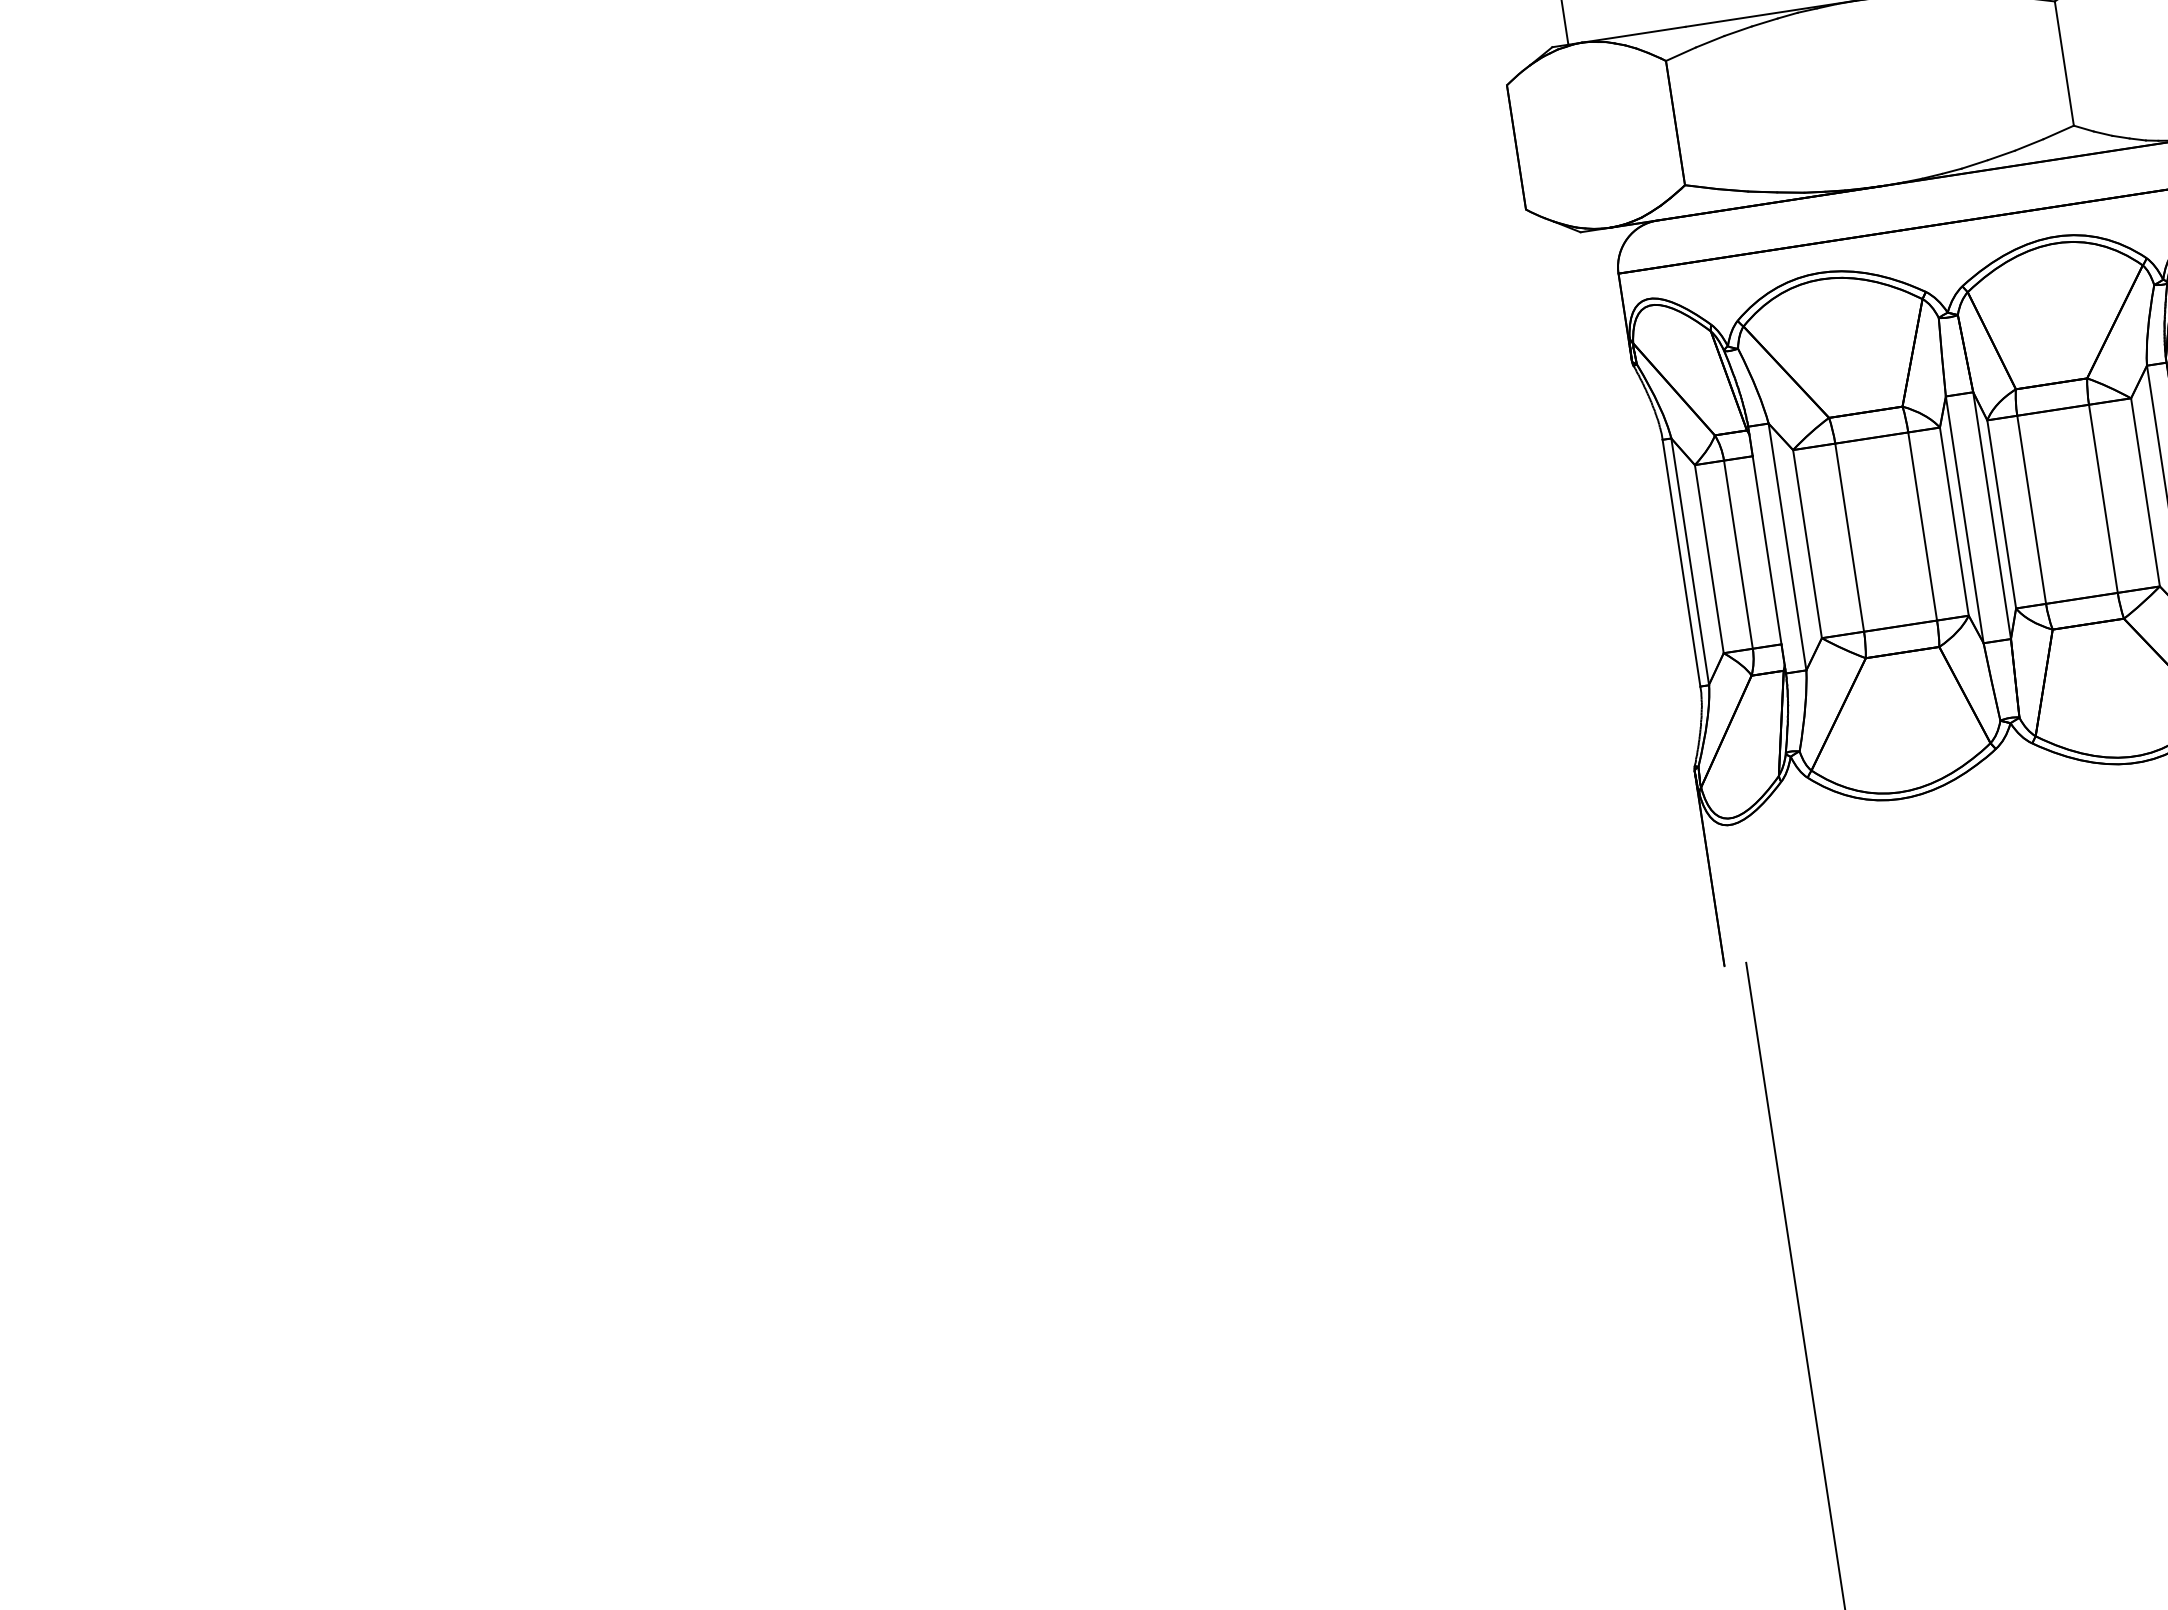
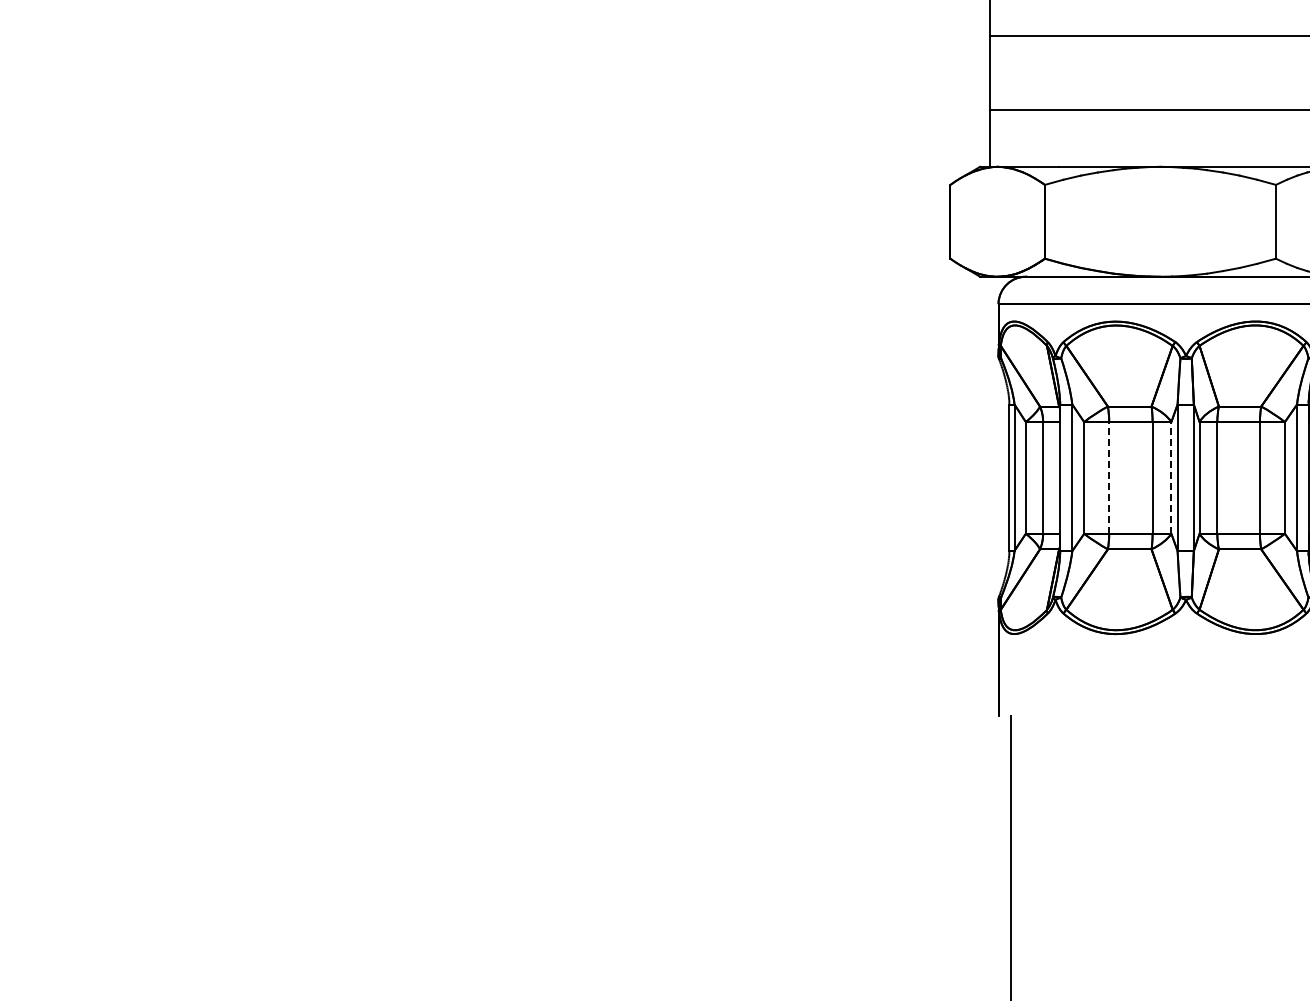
line: (1954, 520) -> (1171, 477), solid -> dashed
line: (1850, 536) -> (1109, 477), solid -> dashed

